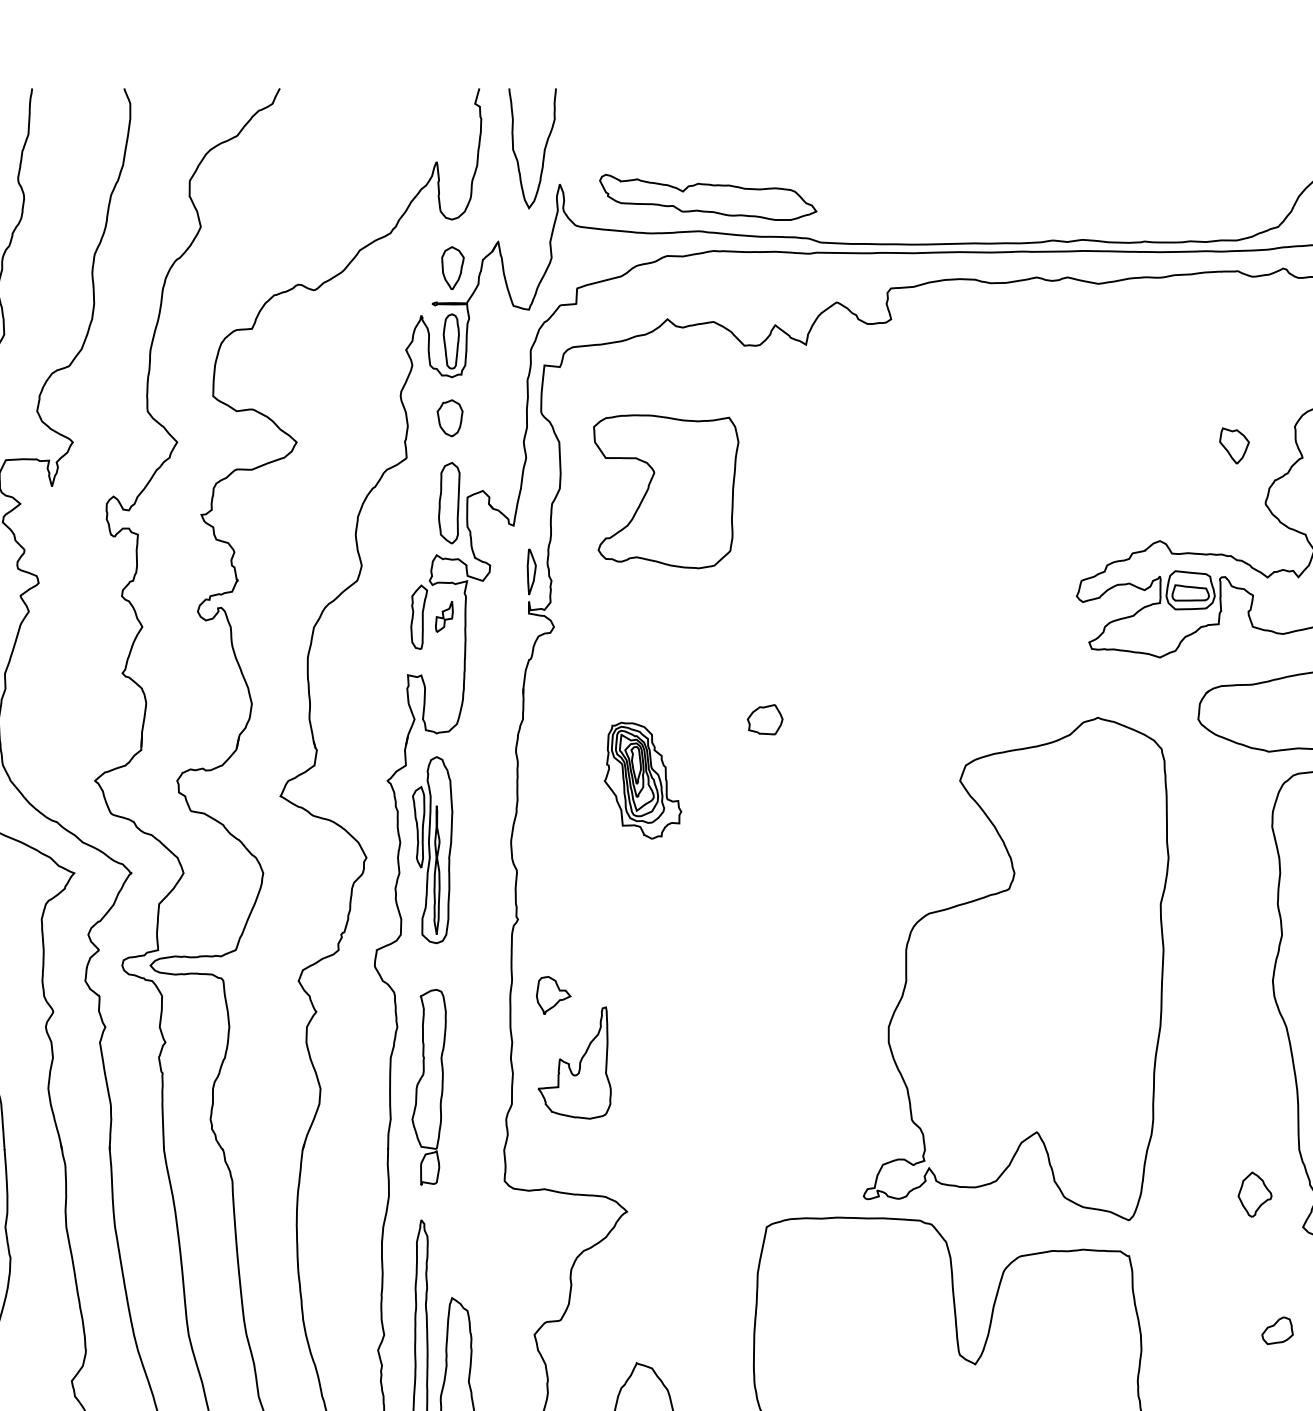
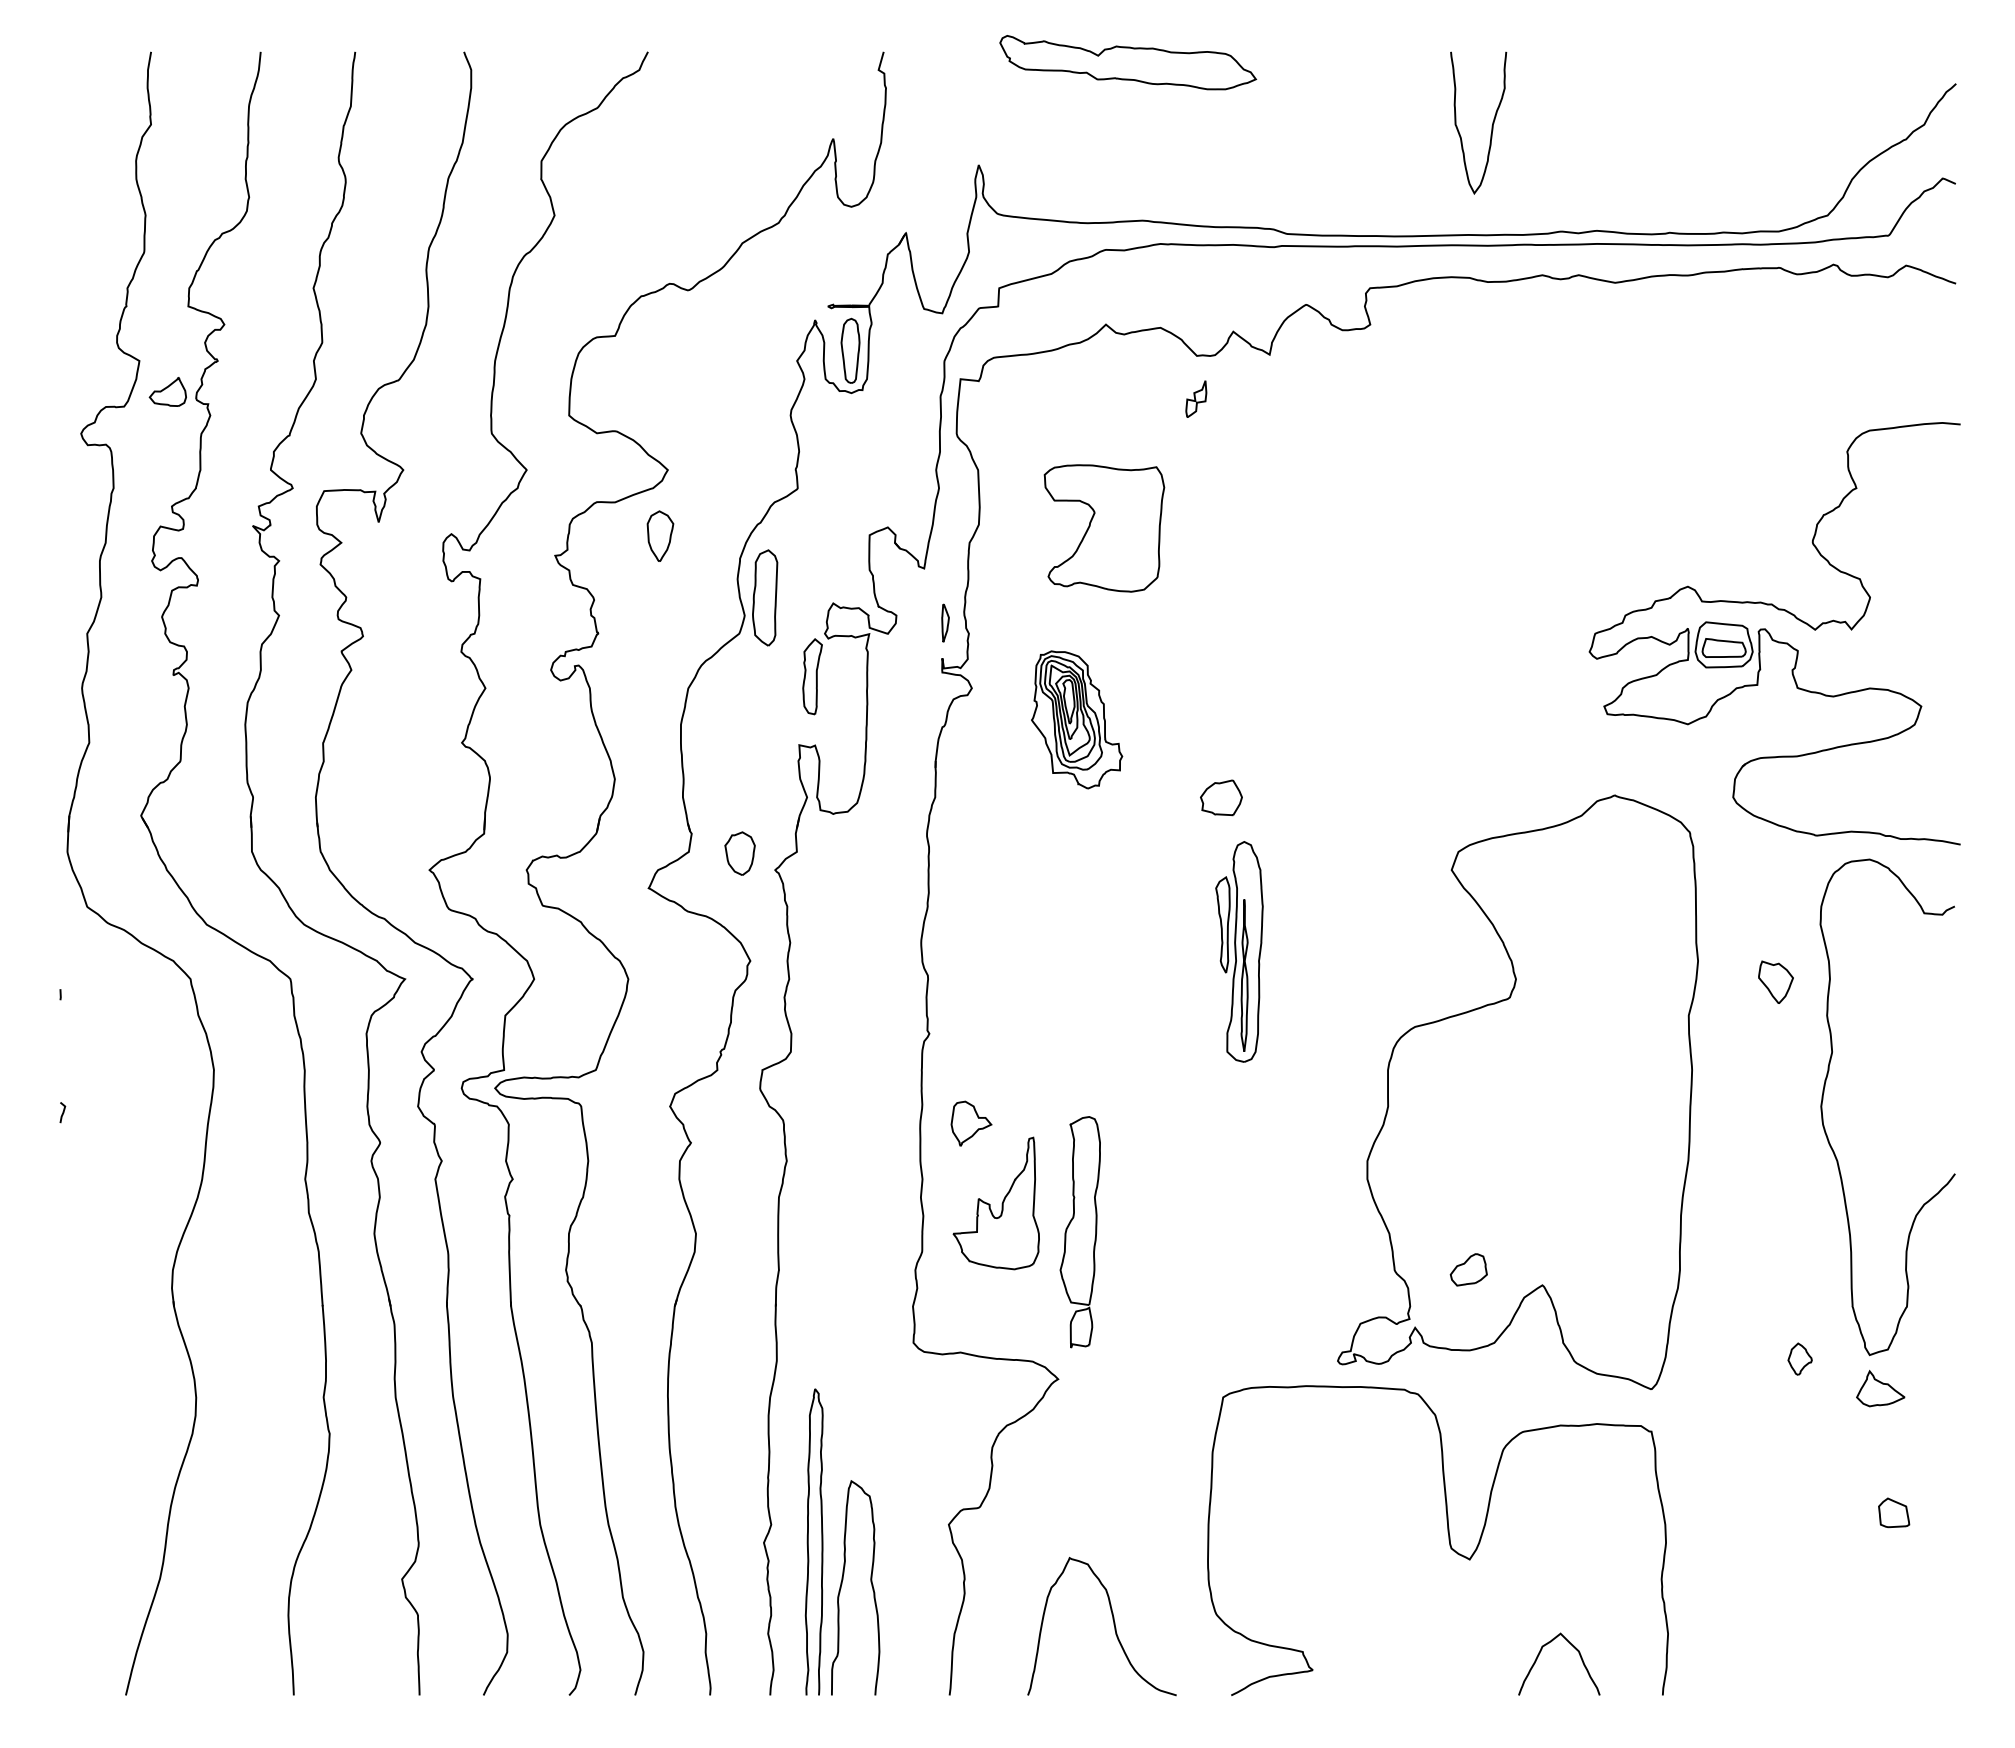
curve: (543, 150) -> (1491, 125), moved
part: (708, 197) -> (1128, 62), moved
part: (452, 267) -> (660, 535), moved
part: (449, 418) -> (739, 853), moved
part: (1234, 445) -> (1775, 981), moved
part: (666, 491) -> (1104, 528), size x0.7
part: (449, 502) -> (765, 597), moved
part: (531, 571) -> (945, 622), size x0.7
part: (444, 616) -> (1196, 398), moved
part: (643, 780) -> (1077, 719), moved
part: (432, 849) -> (1239, 951), moved
part: (428, 1087) -> (1079, 1232), moved
part: (1254, 1195) -> (1799, 1359), size x0.6
part: (1277, 1330) -> (1468, 1269), moved

